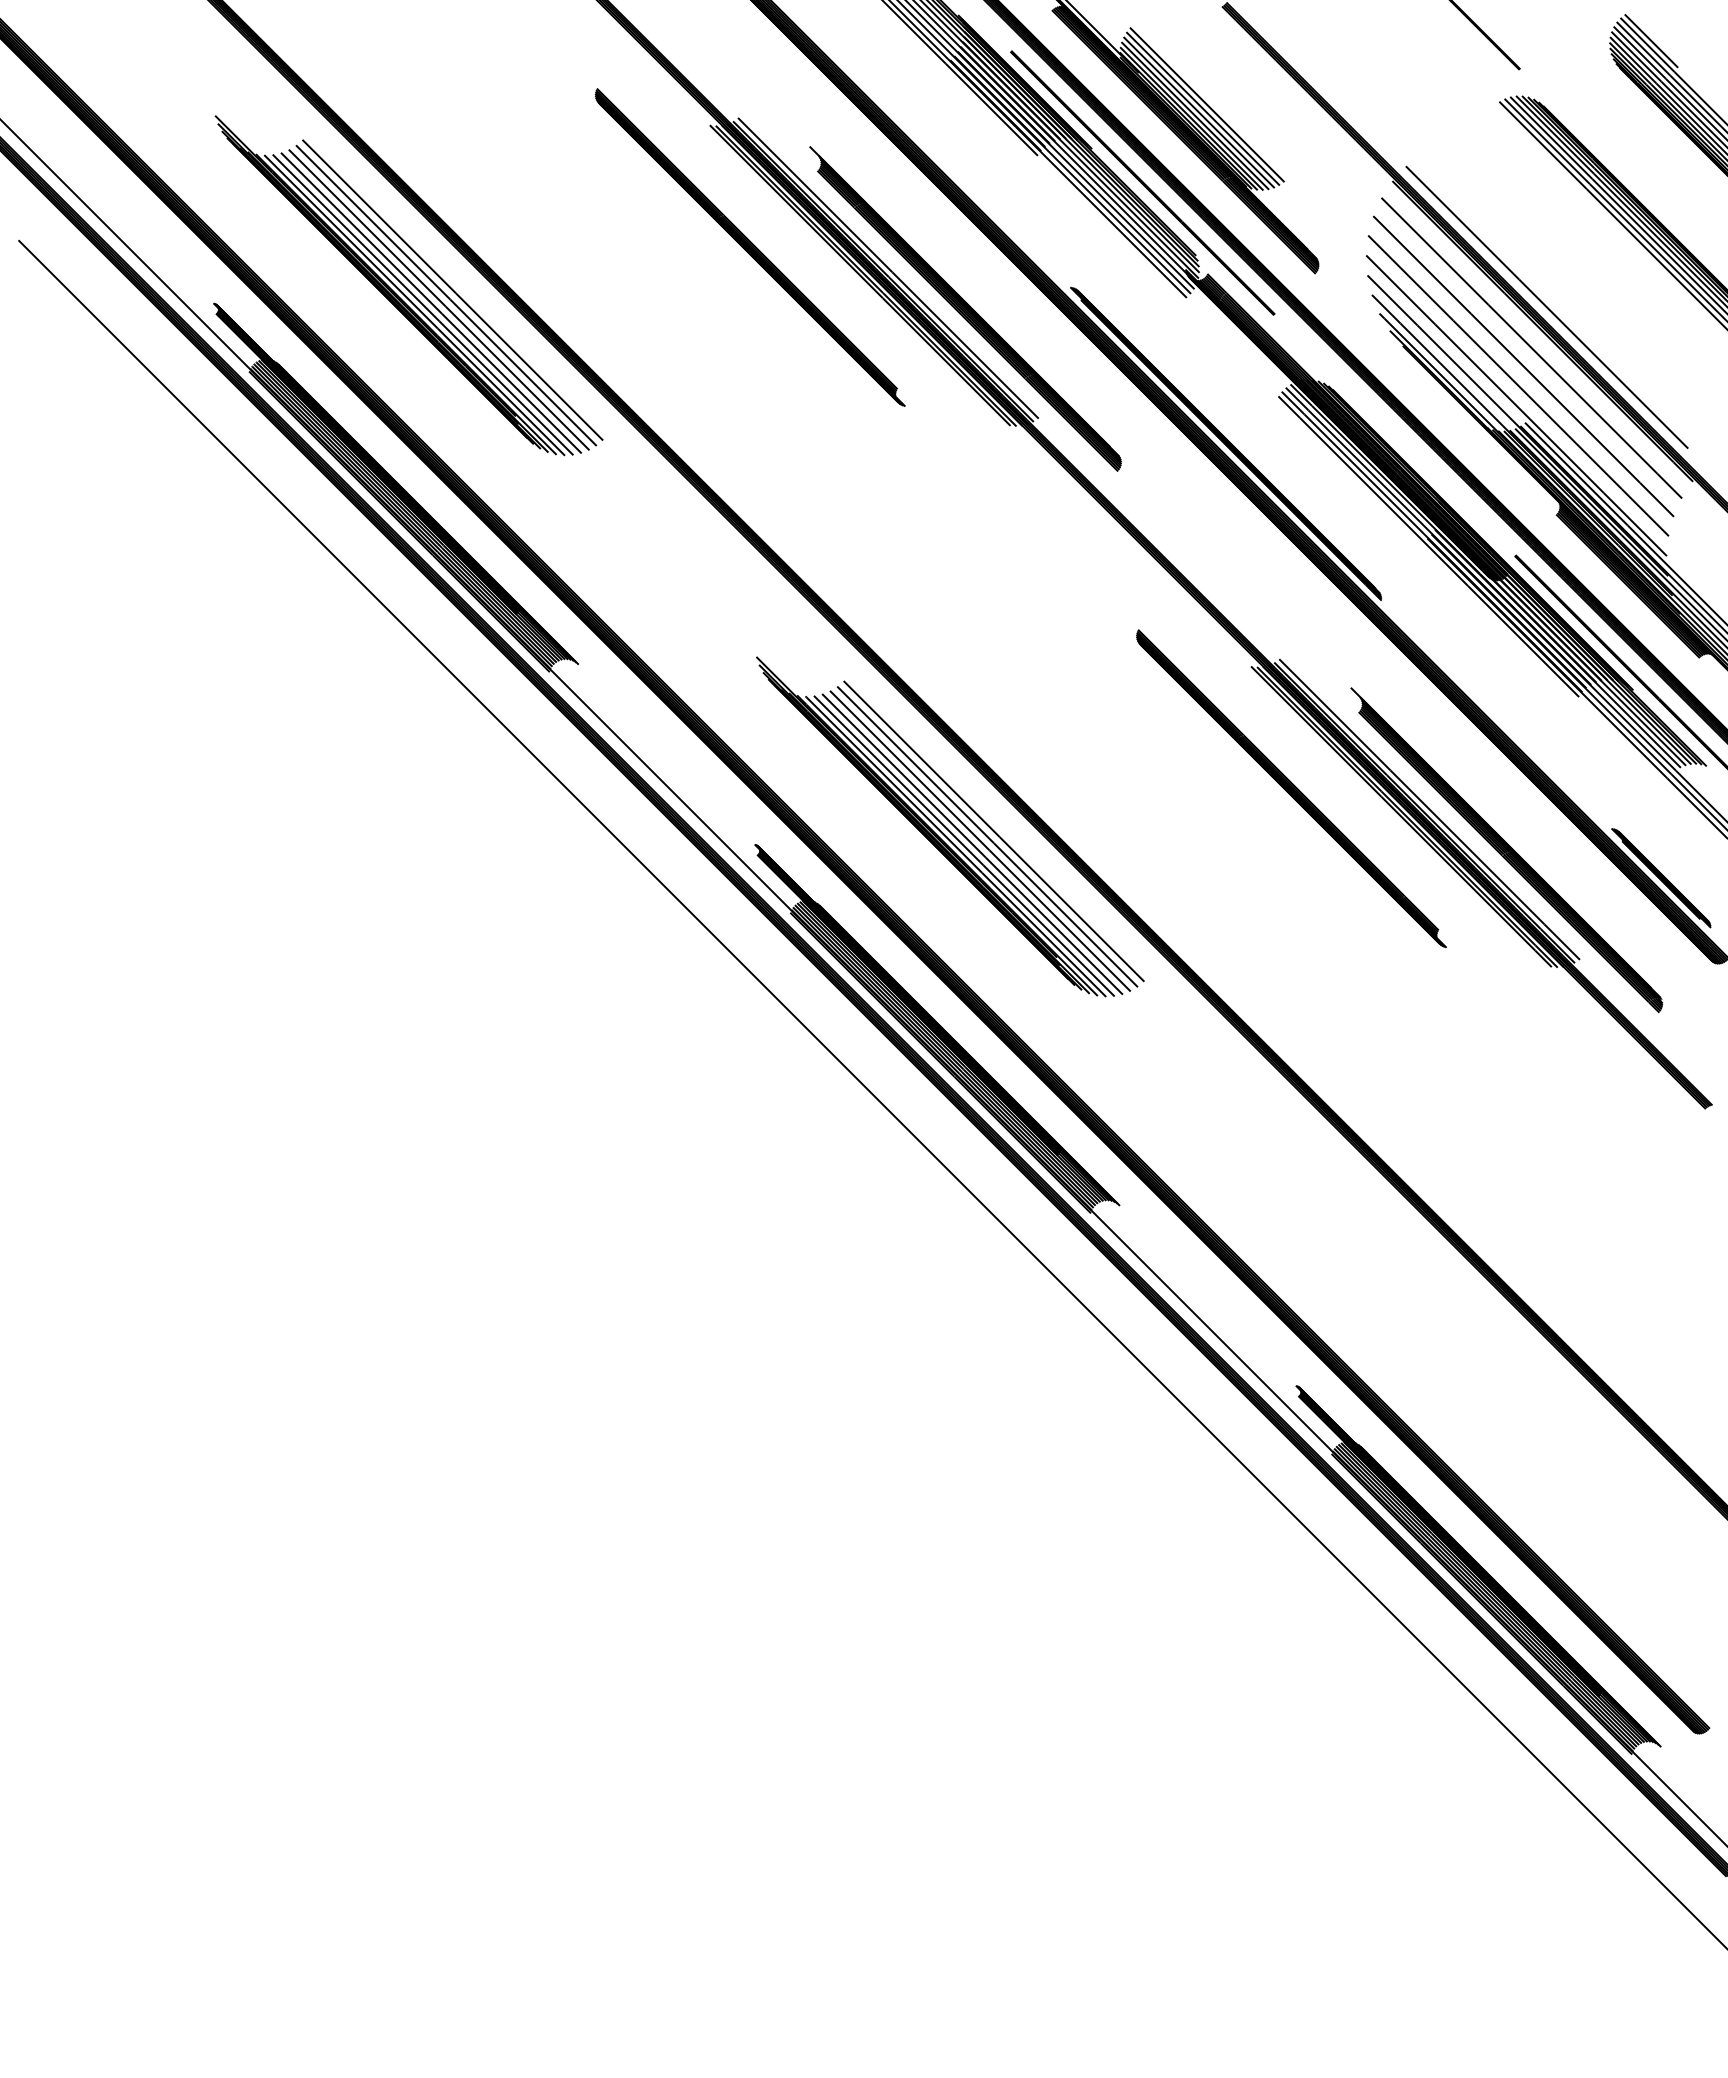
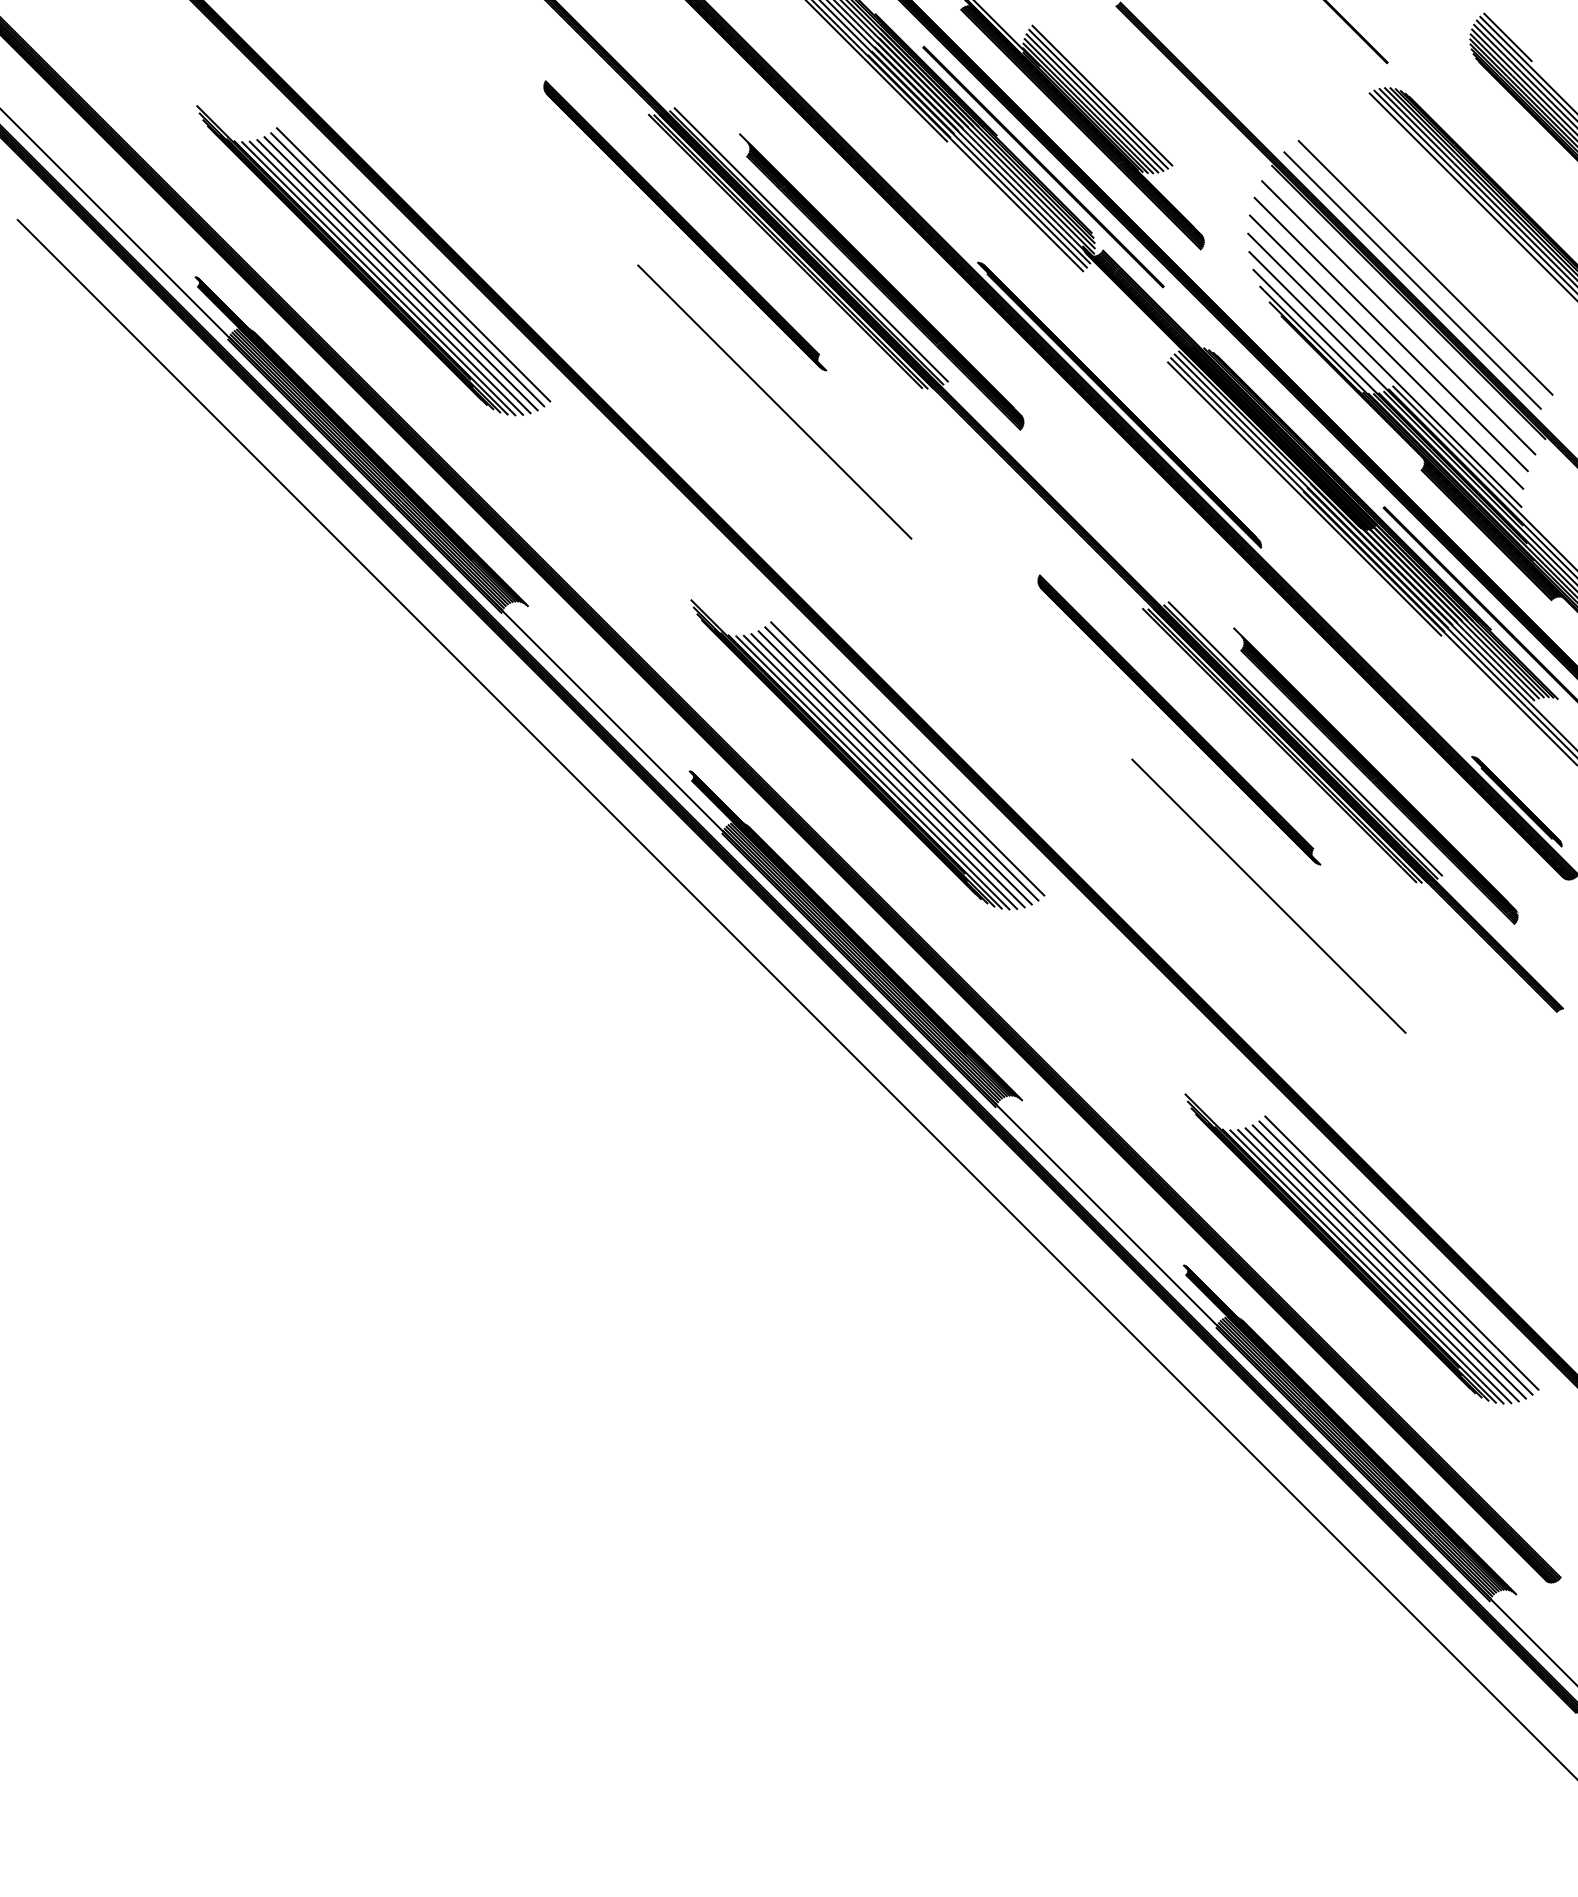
line: (1561, 293) -> (1425, 267), added
line: (848, 440) -> (774, 402), added
line: (1389, 981) -> (1268, 896), added
part: (1491, 1367) -> (1361, 1248), added

